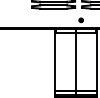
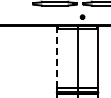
line: (55, 59) -> (56, 56), solid -> dashed

